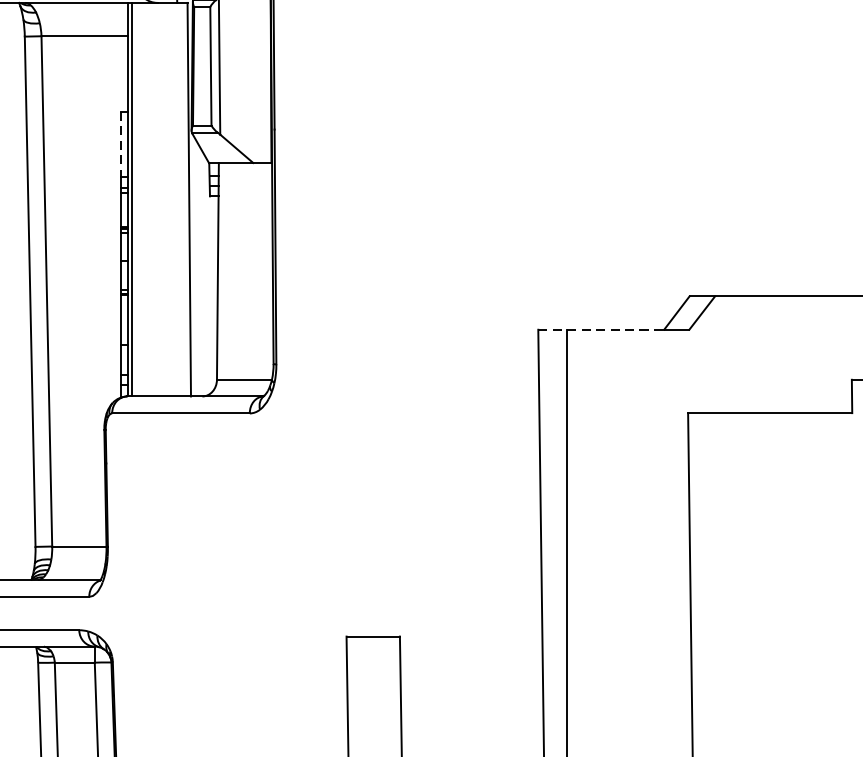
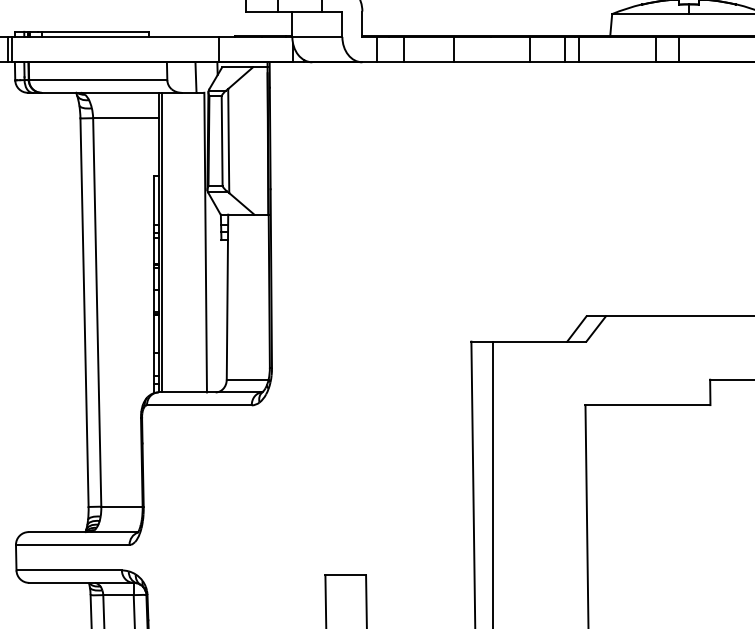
line: (120, 144) -> (153, 200), dashed -> solid
line: (601, 329) -> (519, 341), dashed -> solid

